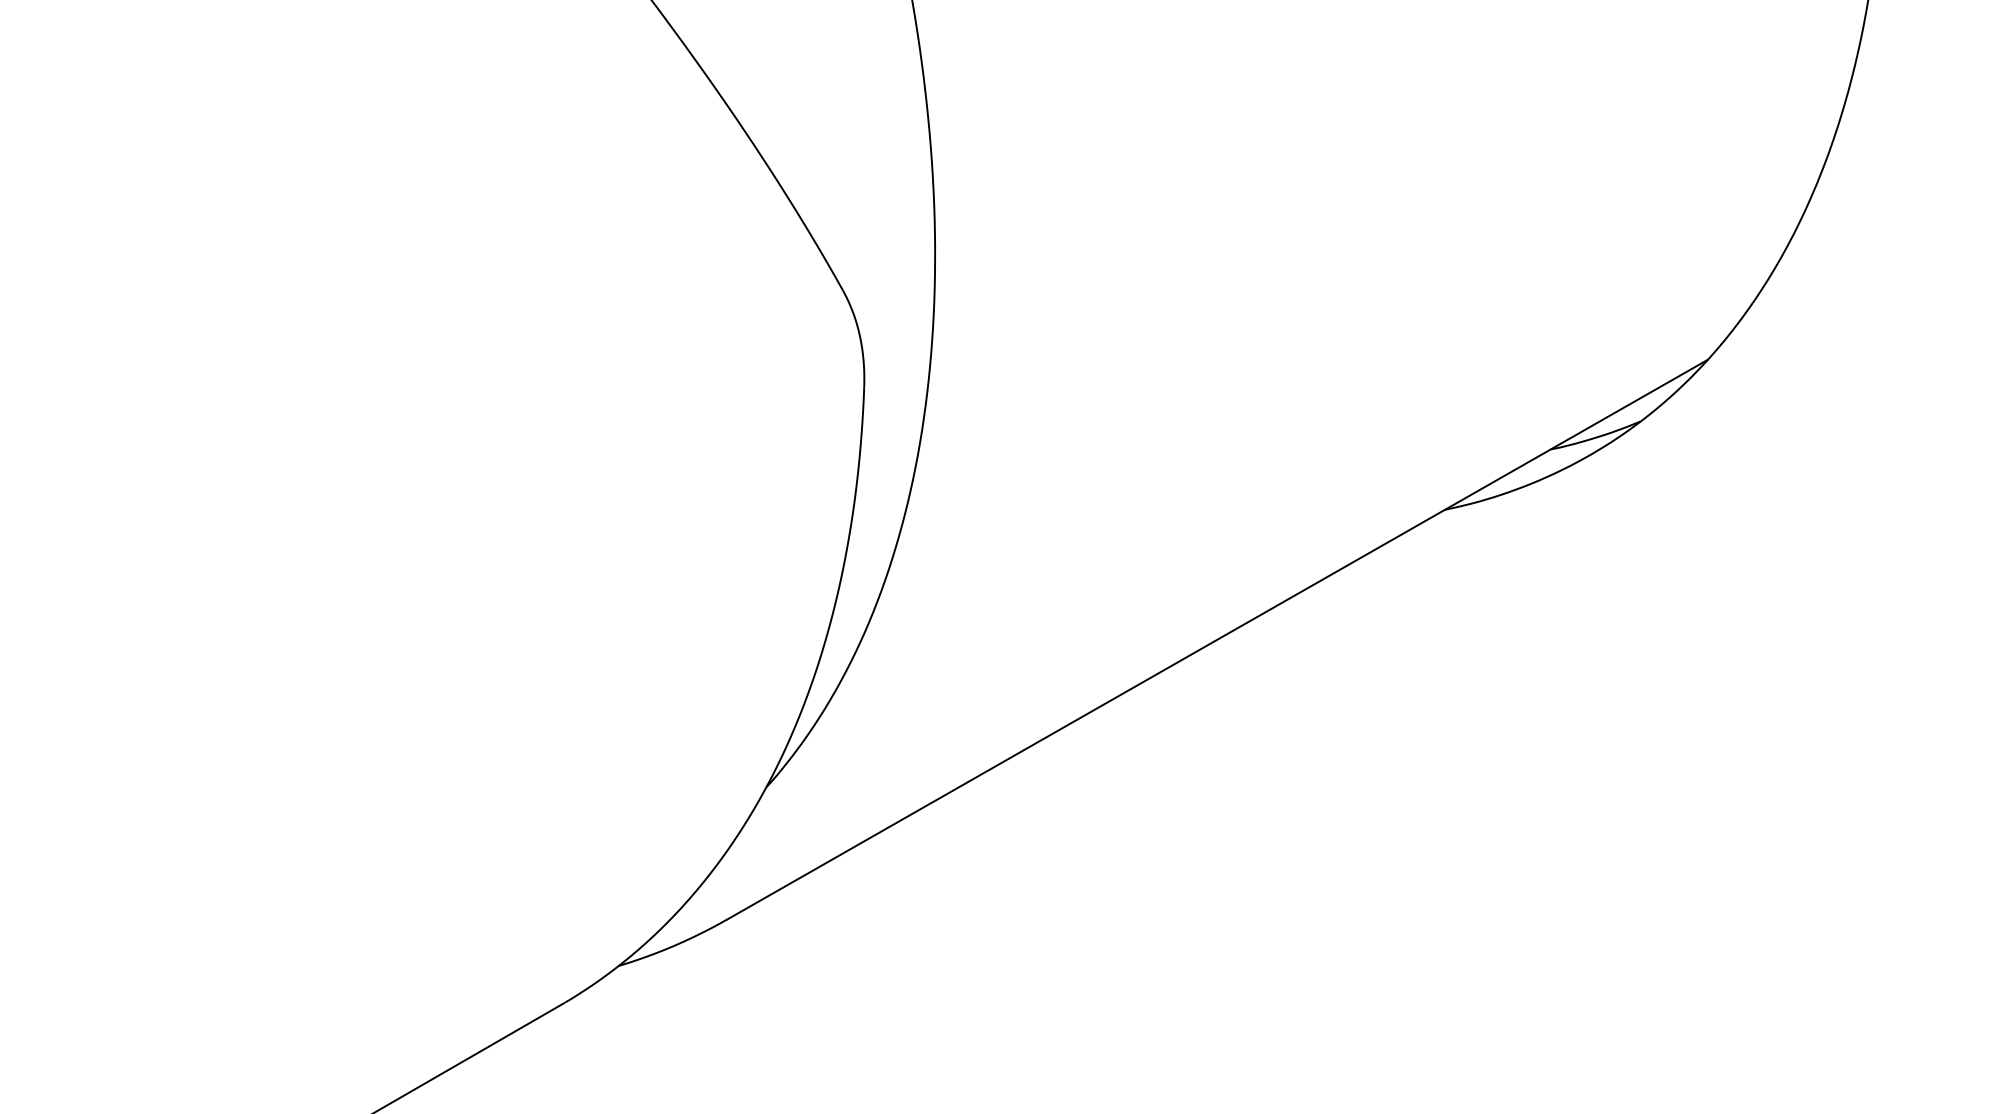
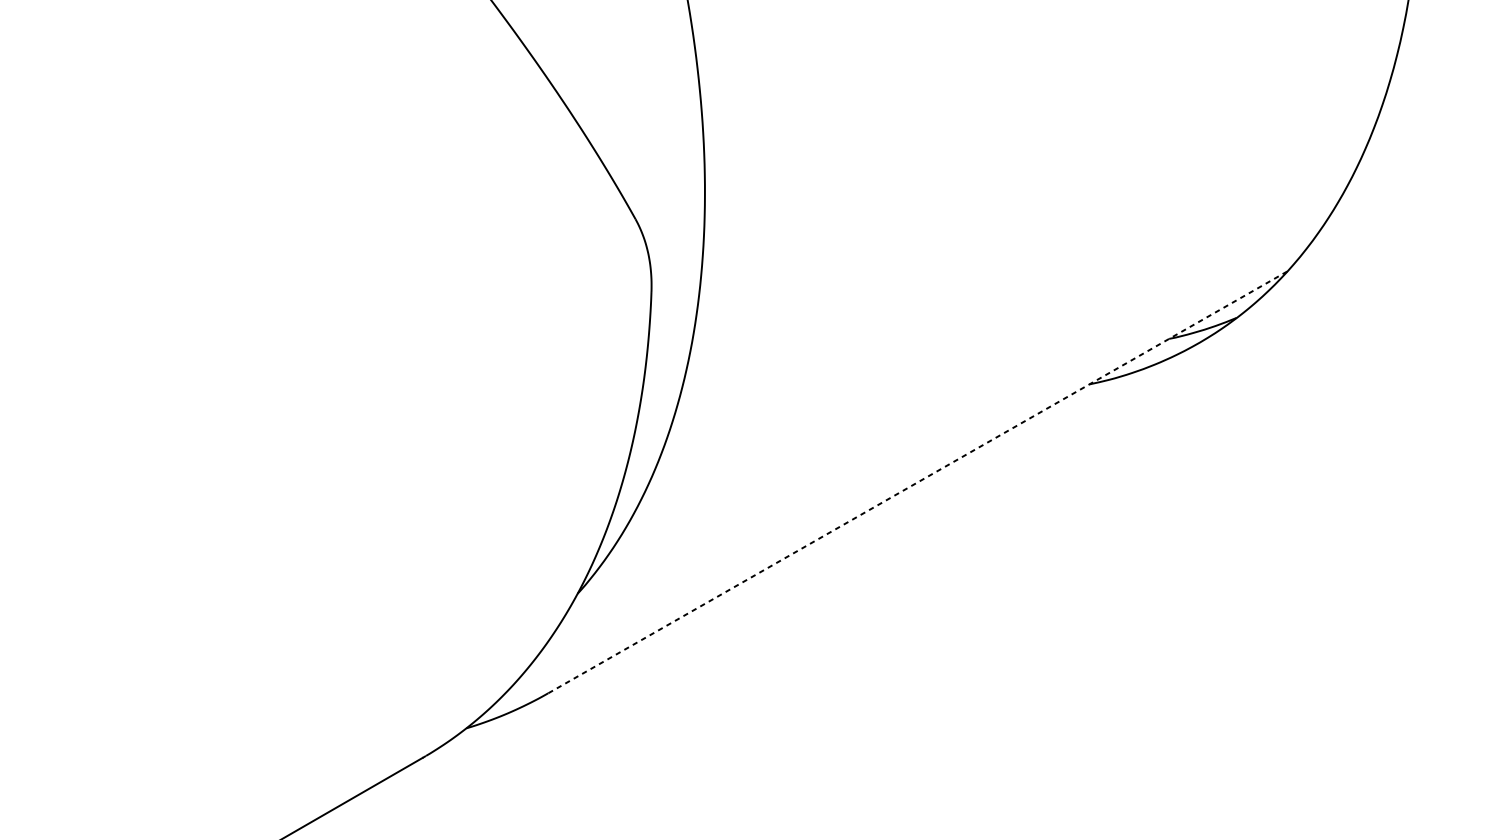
line: (1217, 639) -> (917, 482), solid -> dashed

